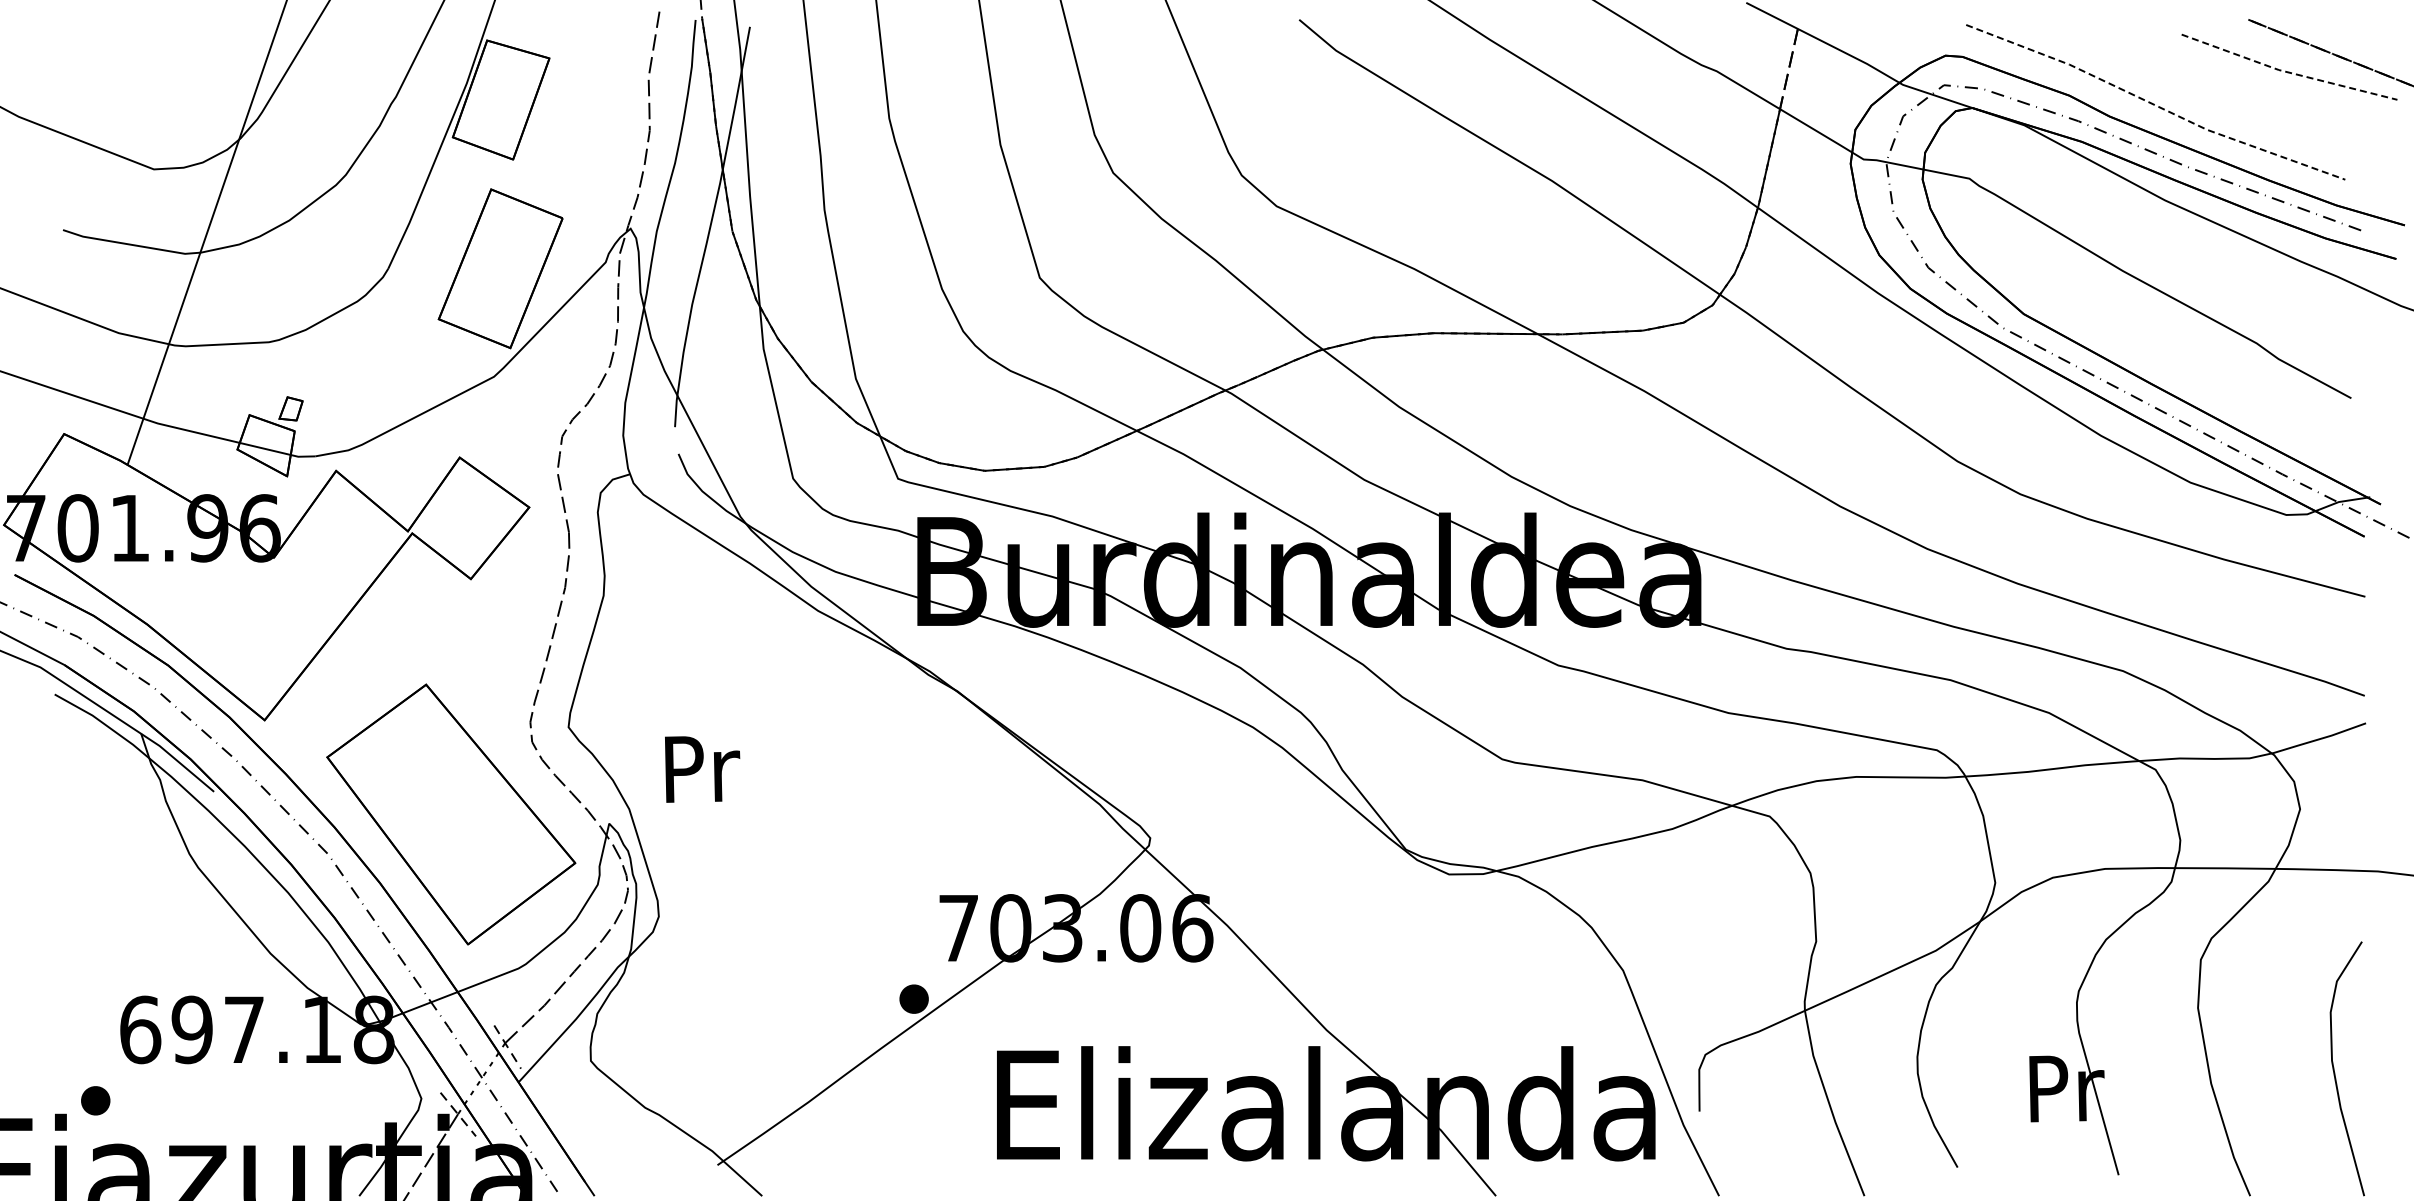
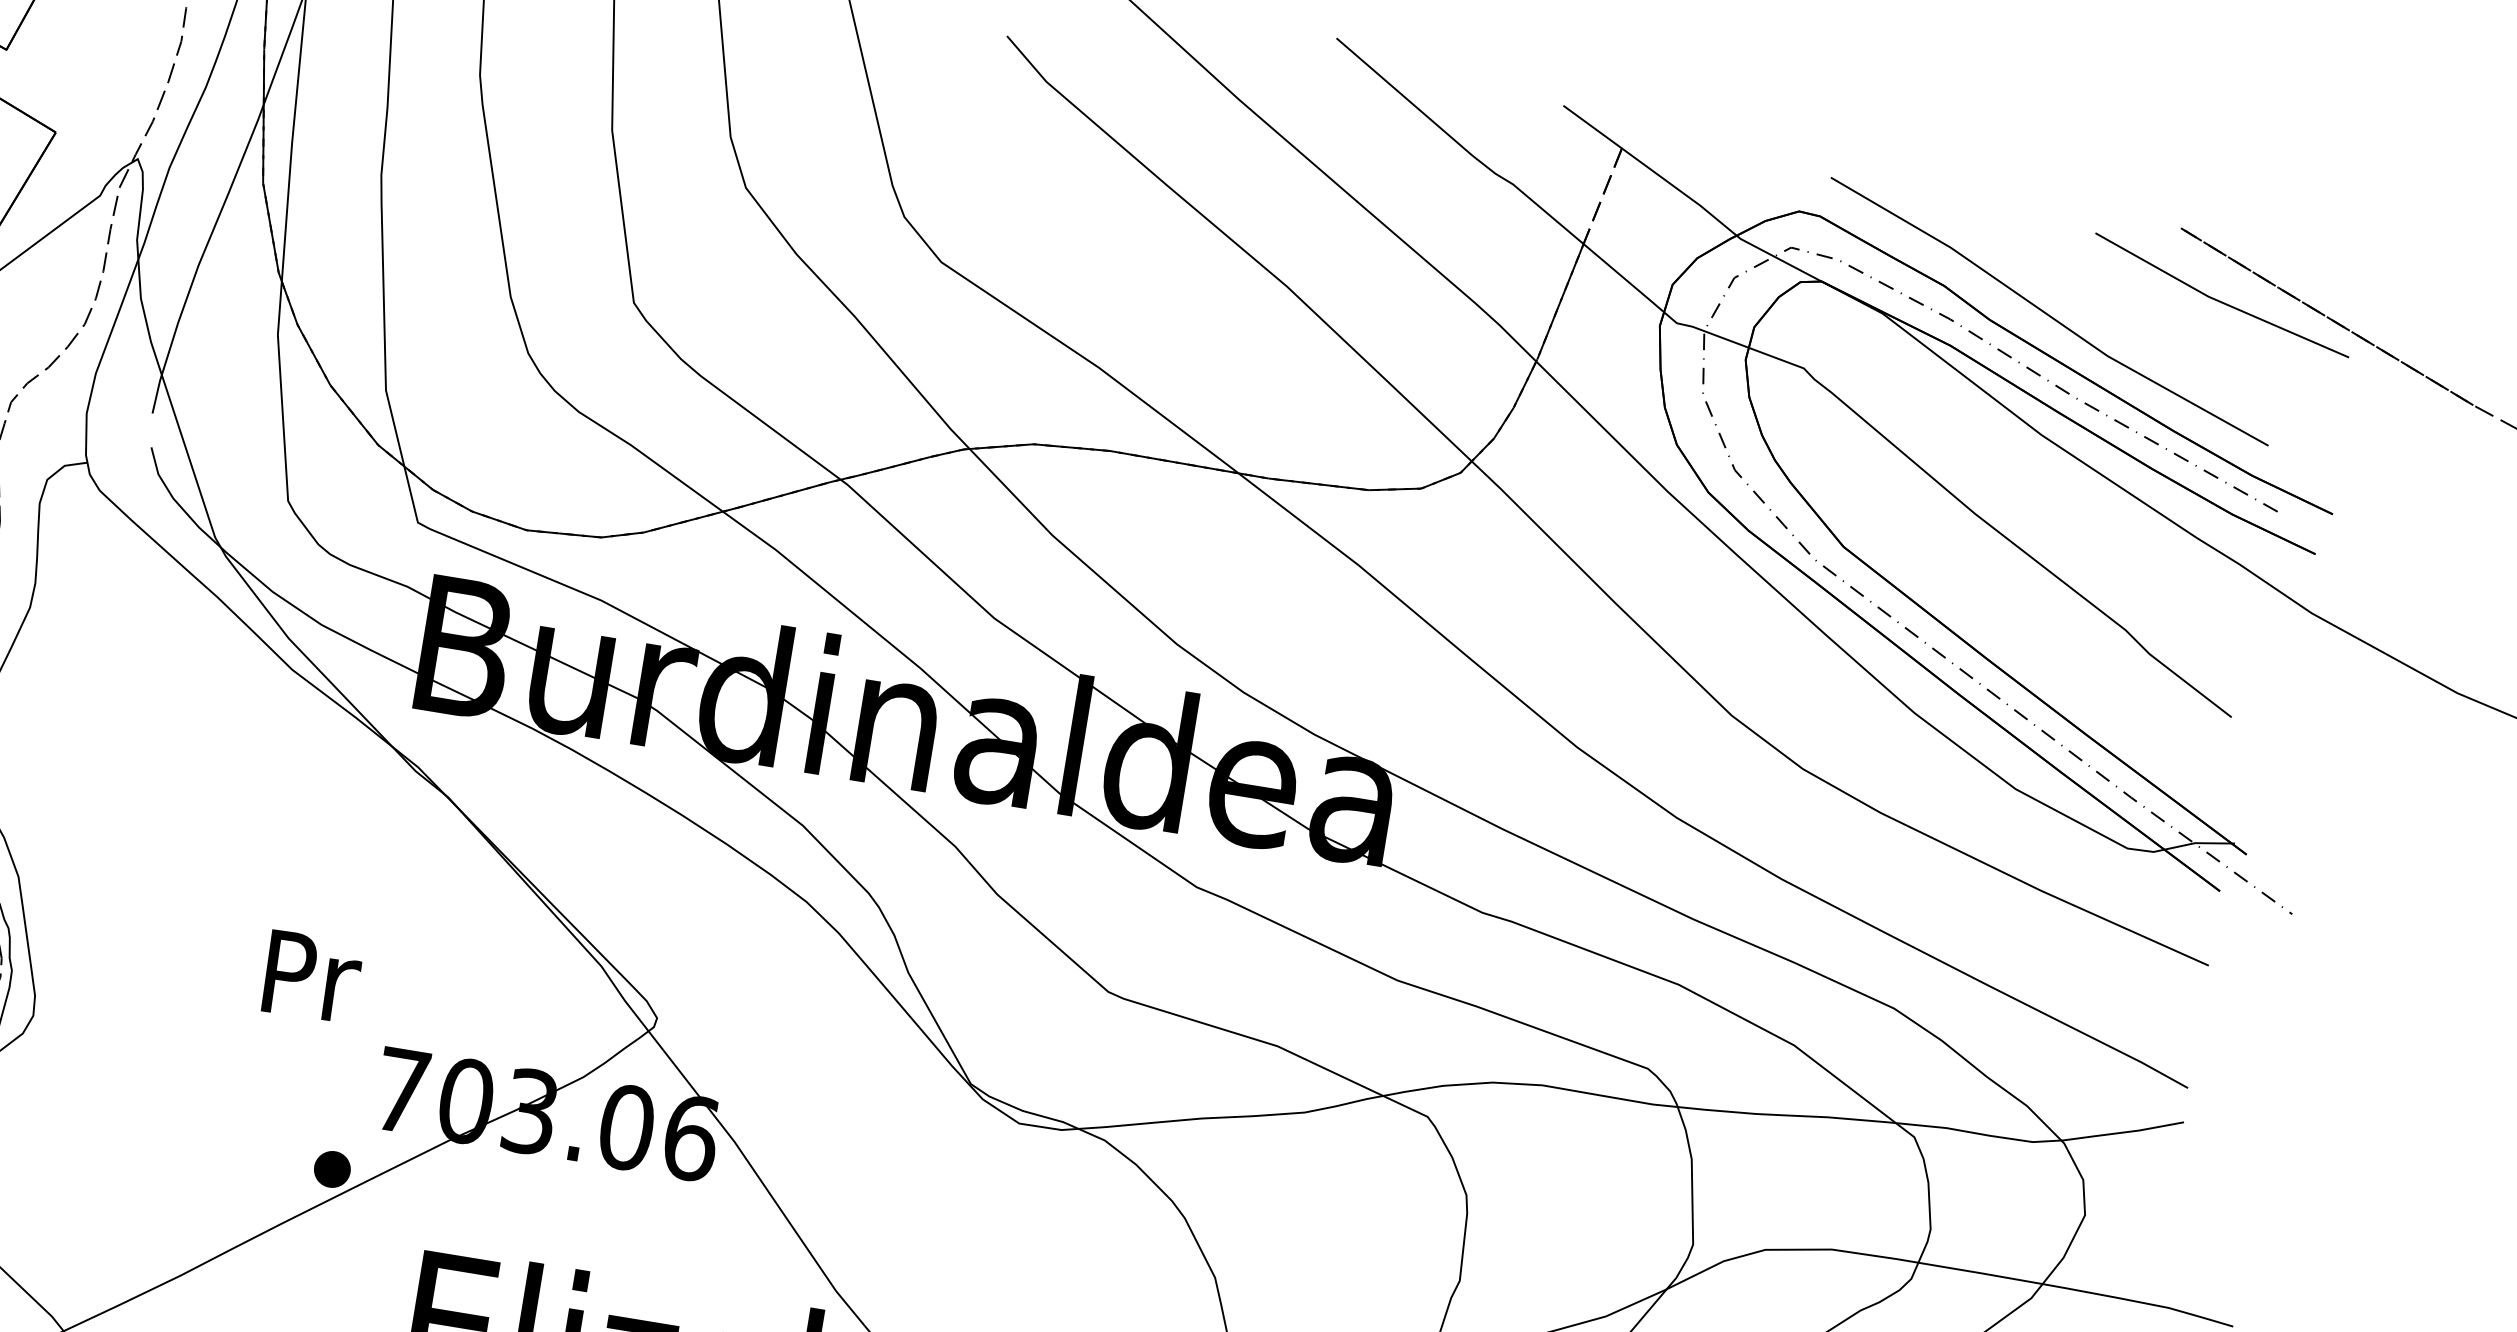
line: (2287, 72) -> (2218, 301), dashed -> solid
line: (2155, 105) -> (2048, 315), dashed -> solid
text: (702, 769) -> (312, 977), moved

